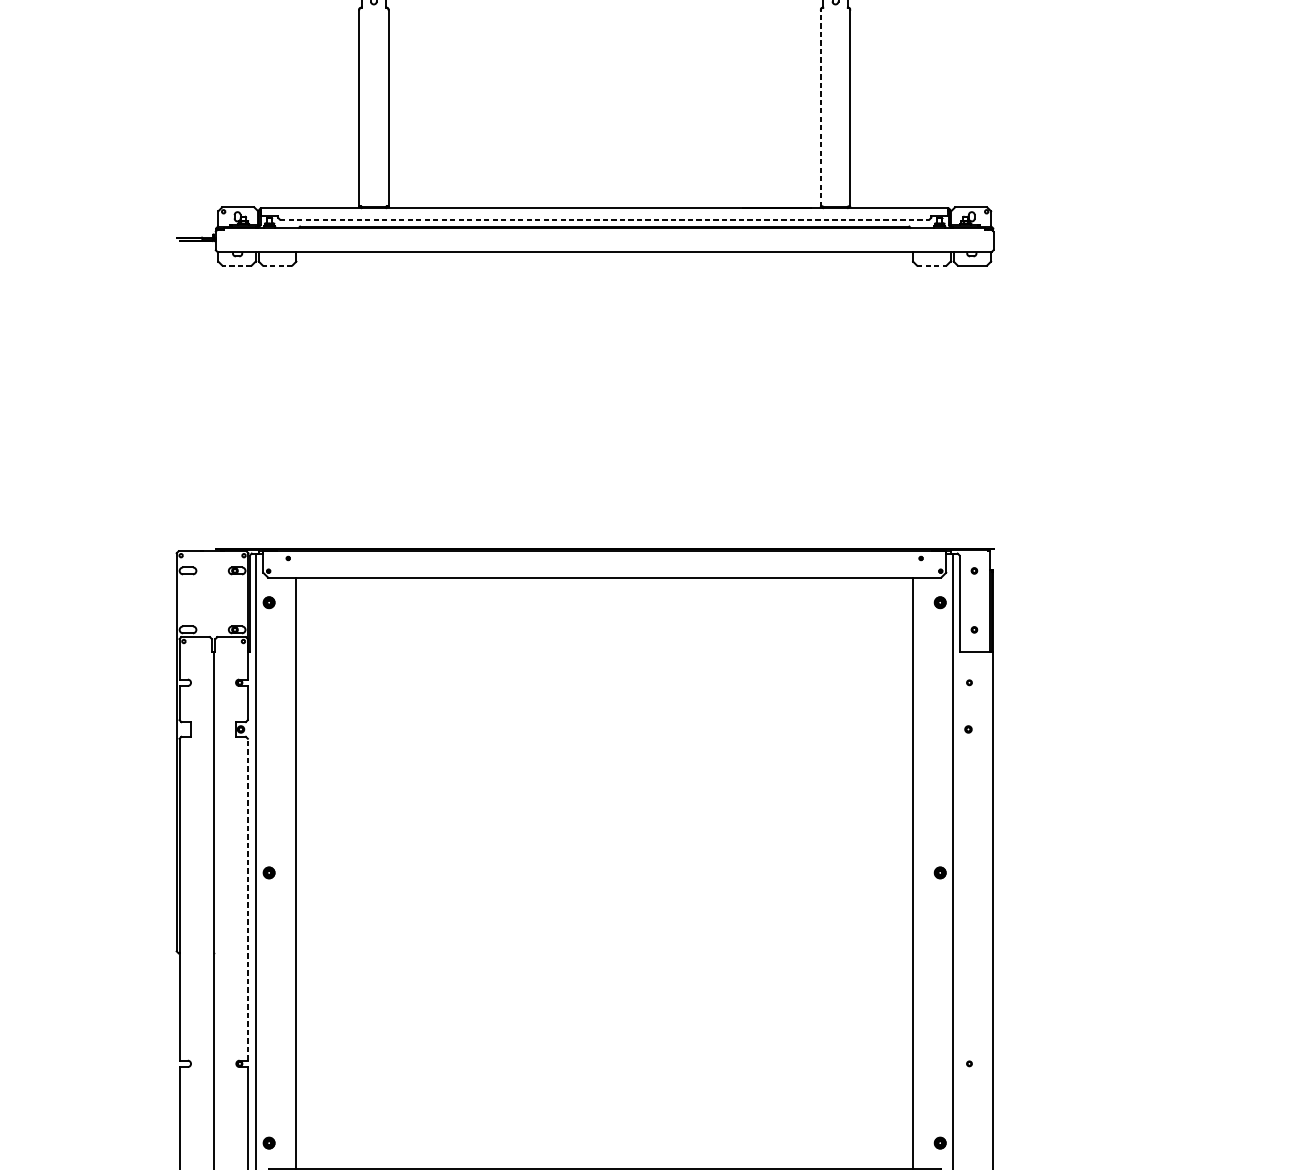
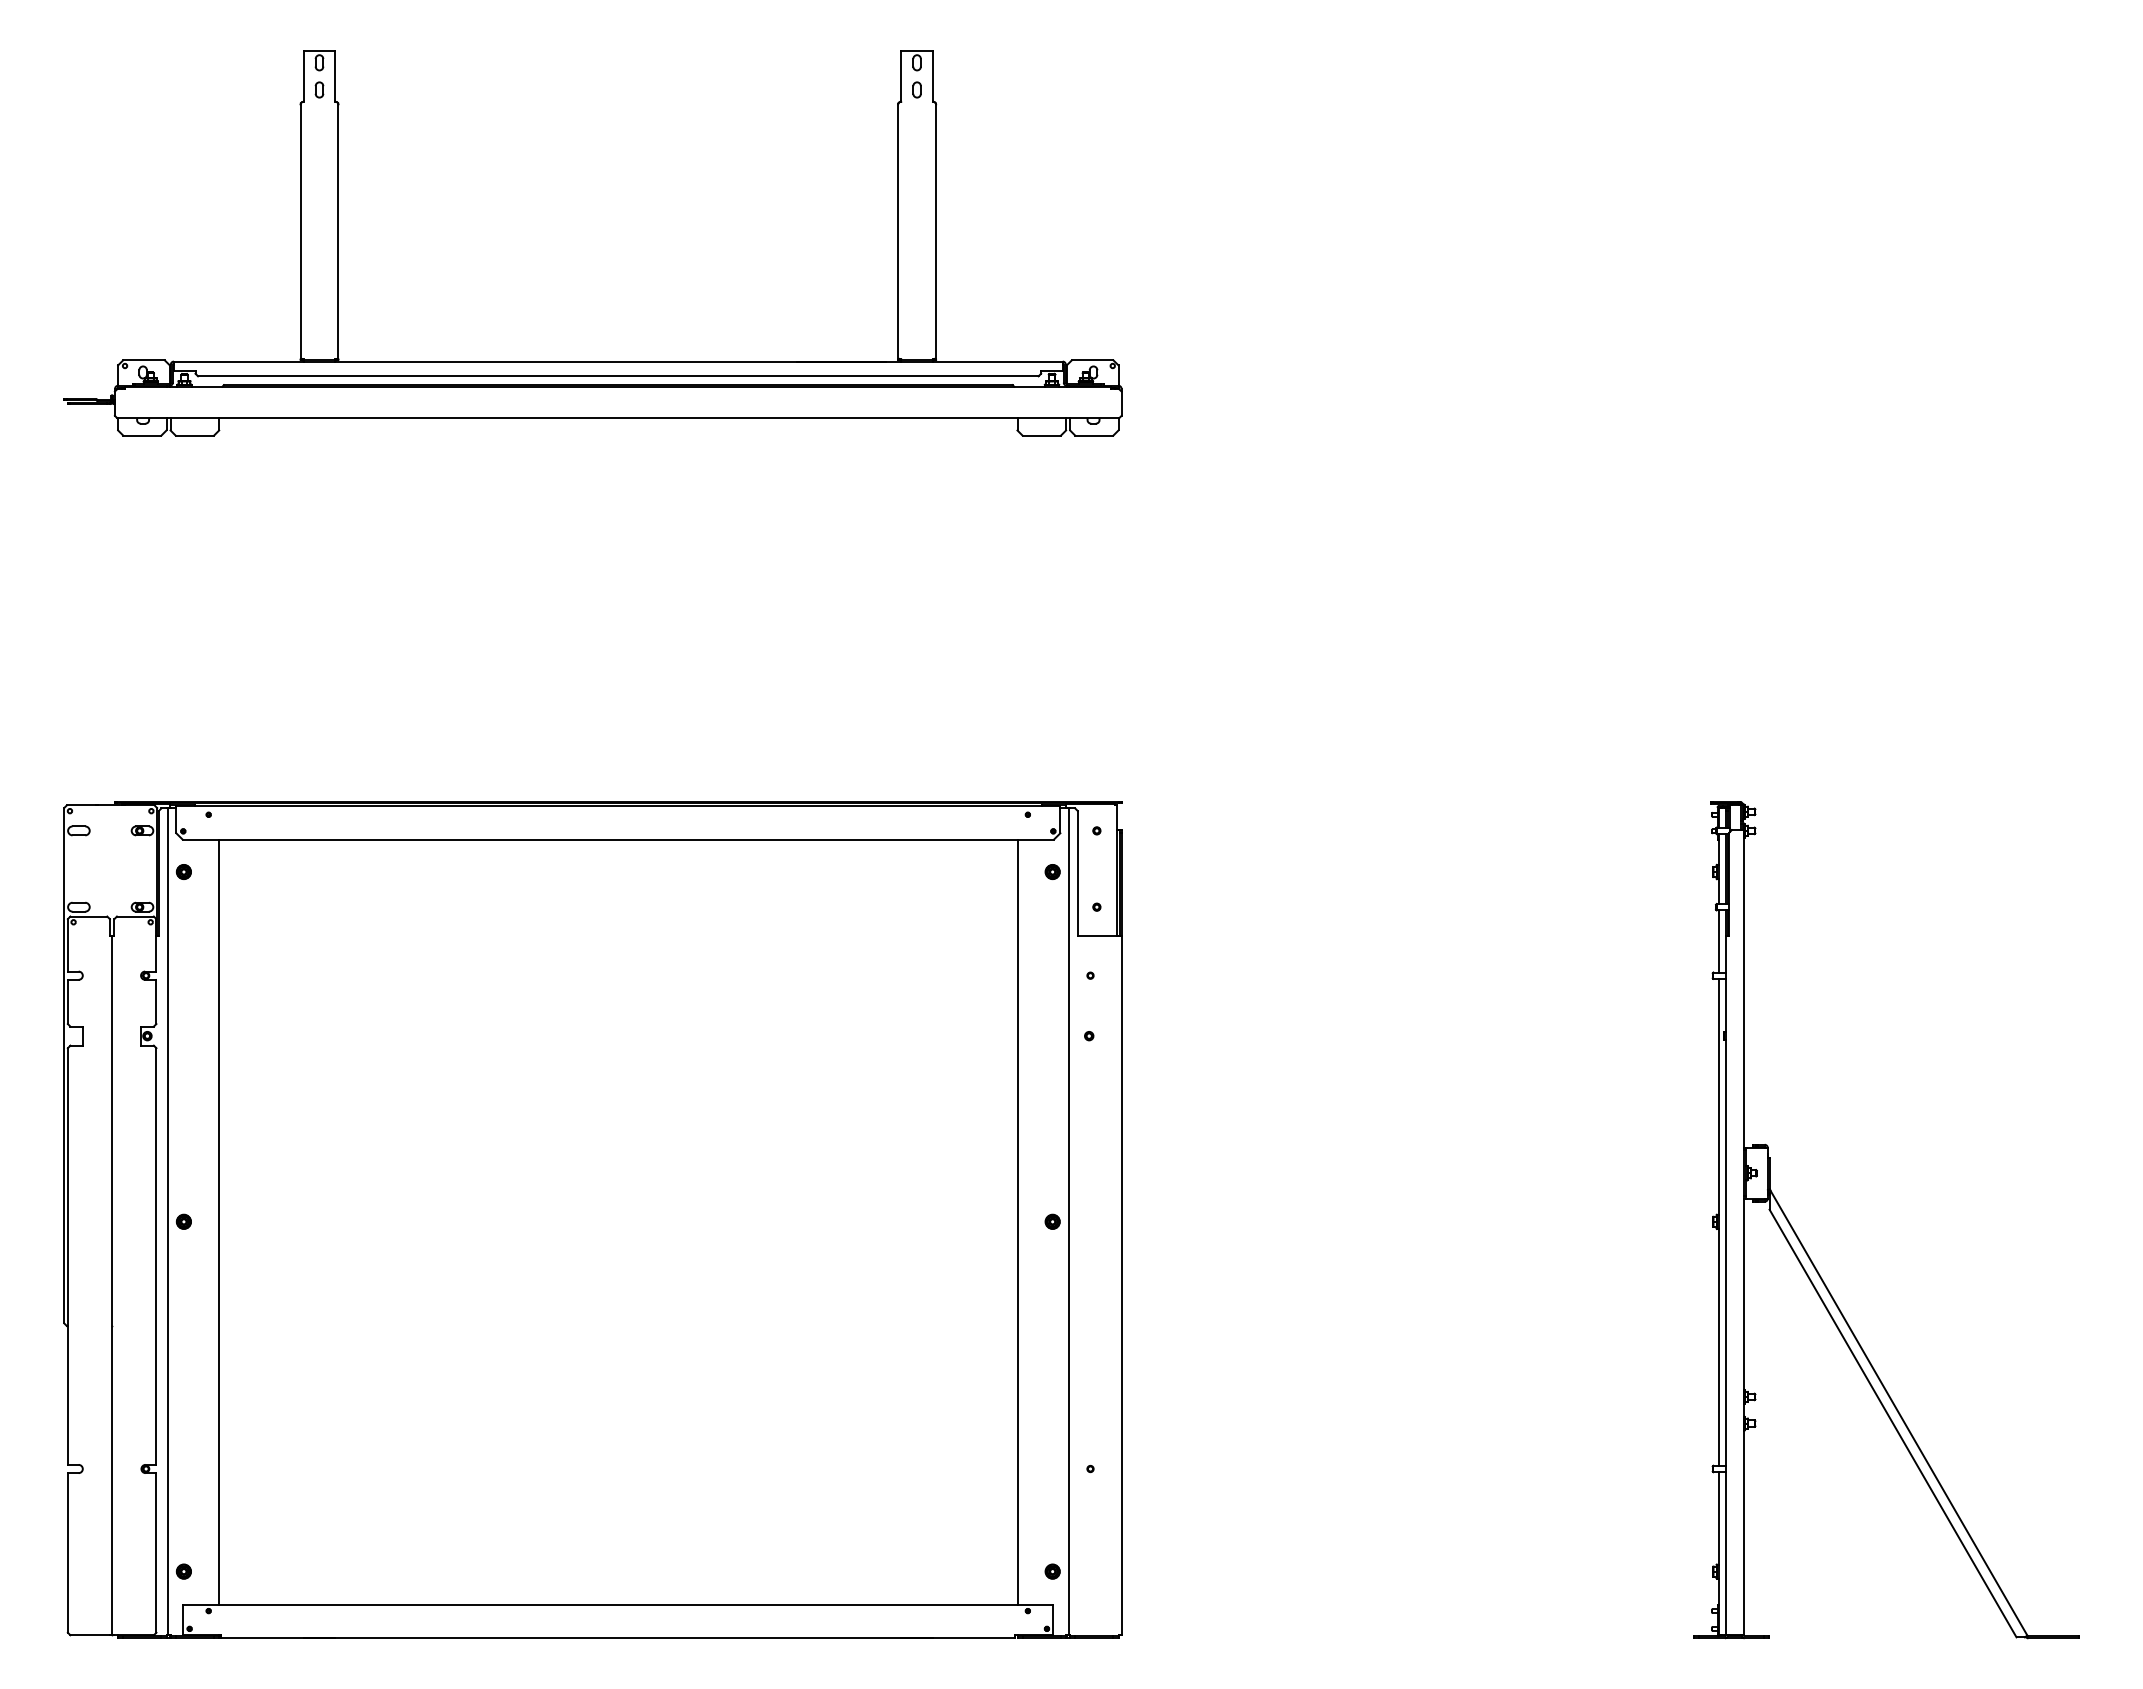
line: (821, 108) -> (898, 232), dashed -> solid
line: (604, 219) -> (618, 376), dashed -> solid
line: (236, 265) -> (141, 435), dashed -> solid
line: (277, 265) -> (194, 435), dashed -> solid
line: (932, 265) -> (1042, 435), dashed -> solid
line: (247, 899) -> (156, 1256), dashed -> solid

